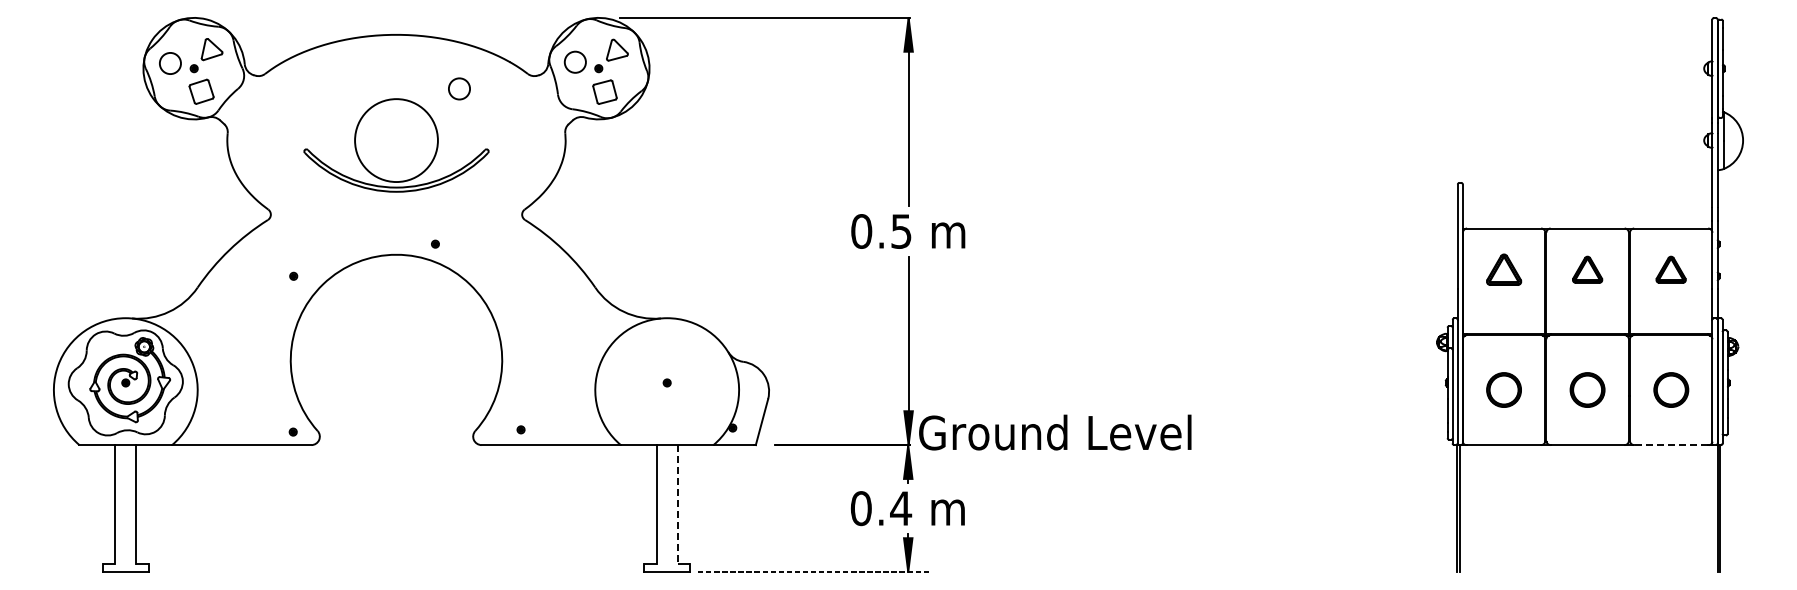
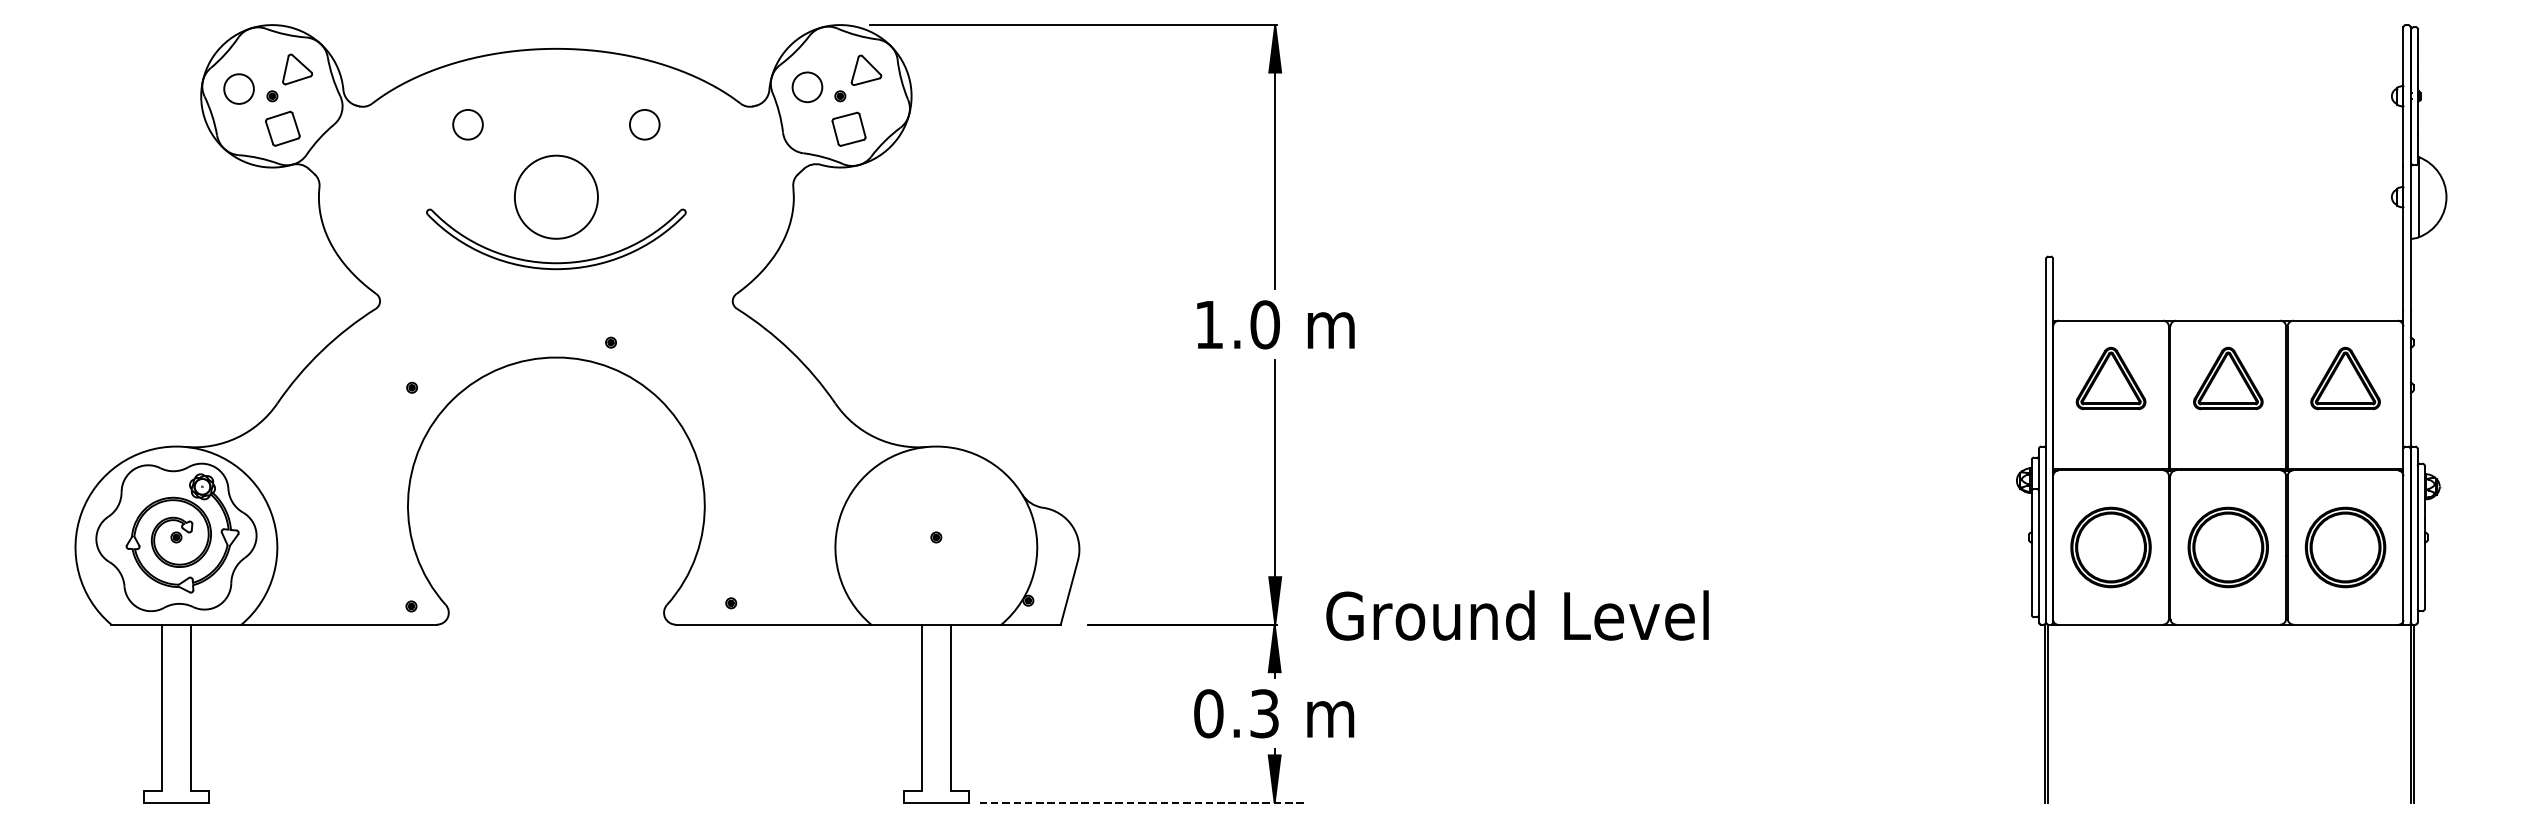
circle: (333, 88) -> (467, 124), added
circle: (396, 140) -> (556, 197), size x0.71
text: (881, 231) -> (1237, 324), 0.5 -> 1.0
part: (1503, 269) -> (2110, 378), size x1.43
part: (1587, 269) -> (2228, 378), size x1.67
part: (1670, 269) -> (2344, 378), size x1.67
part: (1503, 389) -> (2110, 546), size x1.67
part: (1587, 389) -> (2228, 546), size x1.67
part: (1671, 389) -> (2345, 546), size x1.67
text: (1055, 432) -> (1517, 615), moved
line: (1670, 445) -> (2344, 625), dashed -> solid
line: (677, 504) -> (950, 708), dashed -> solid
text: (901, 508) -> (1265, 713), 0.4 -> 0.3

